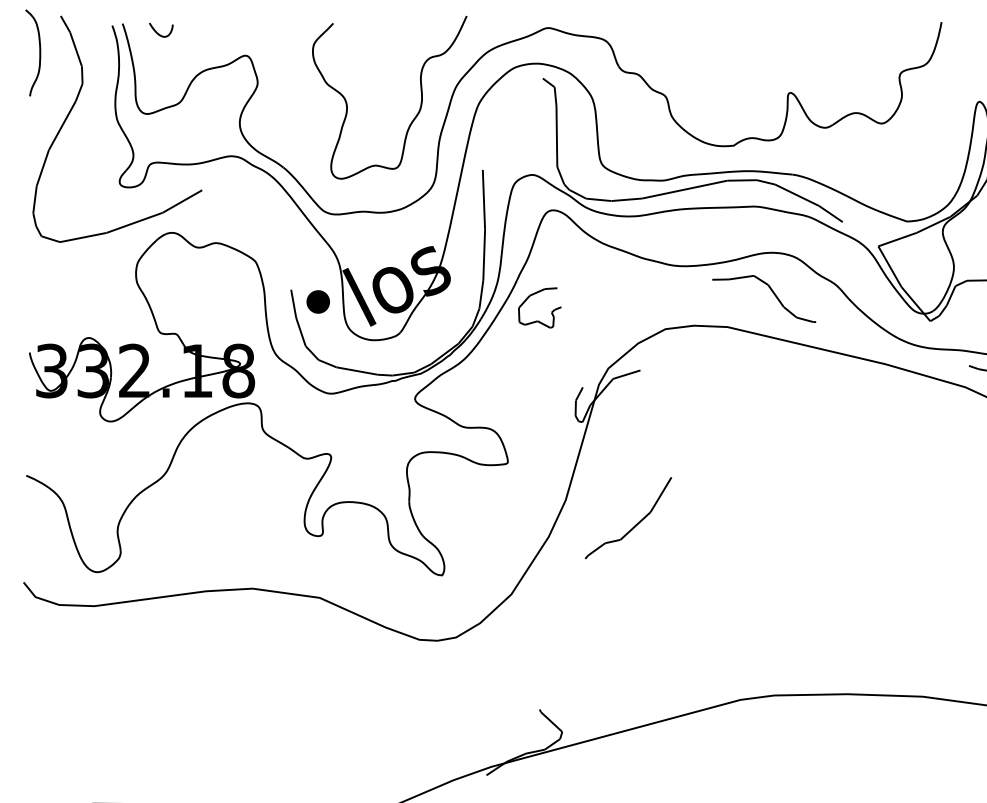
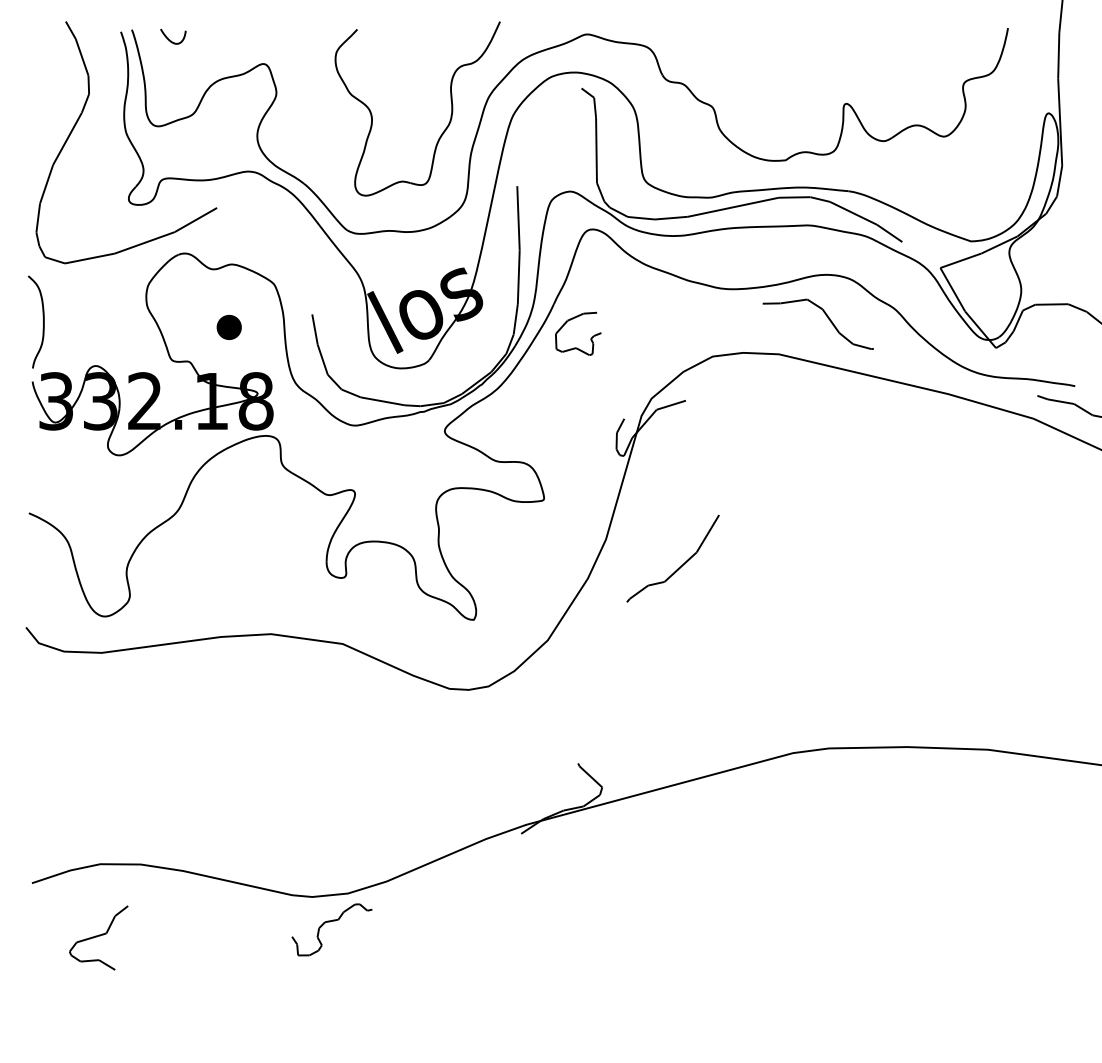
curve: (39, 52) -> (43, 321), moved
part: (317, 301) -> (228, 327), moved

